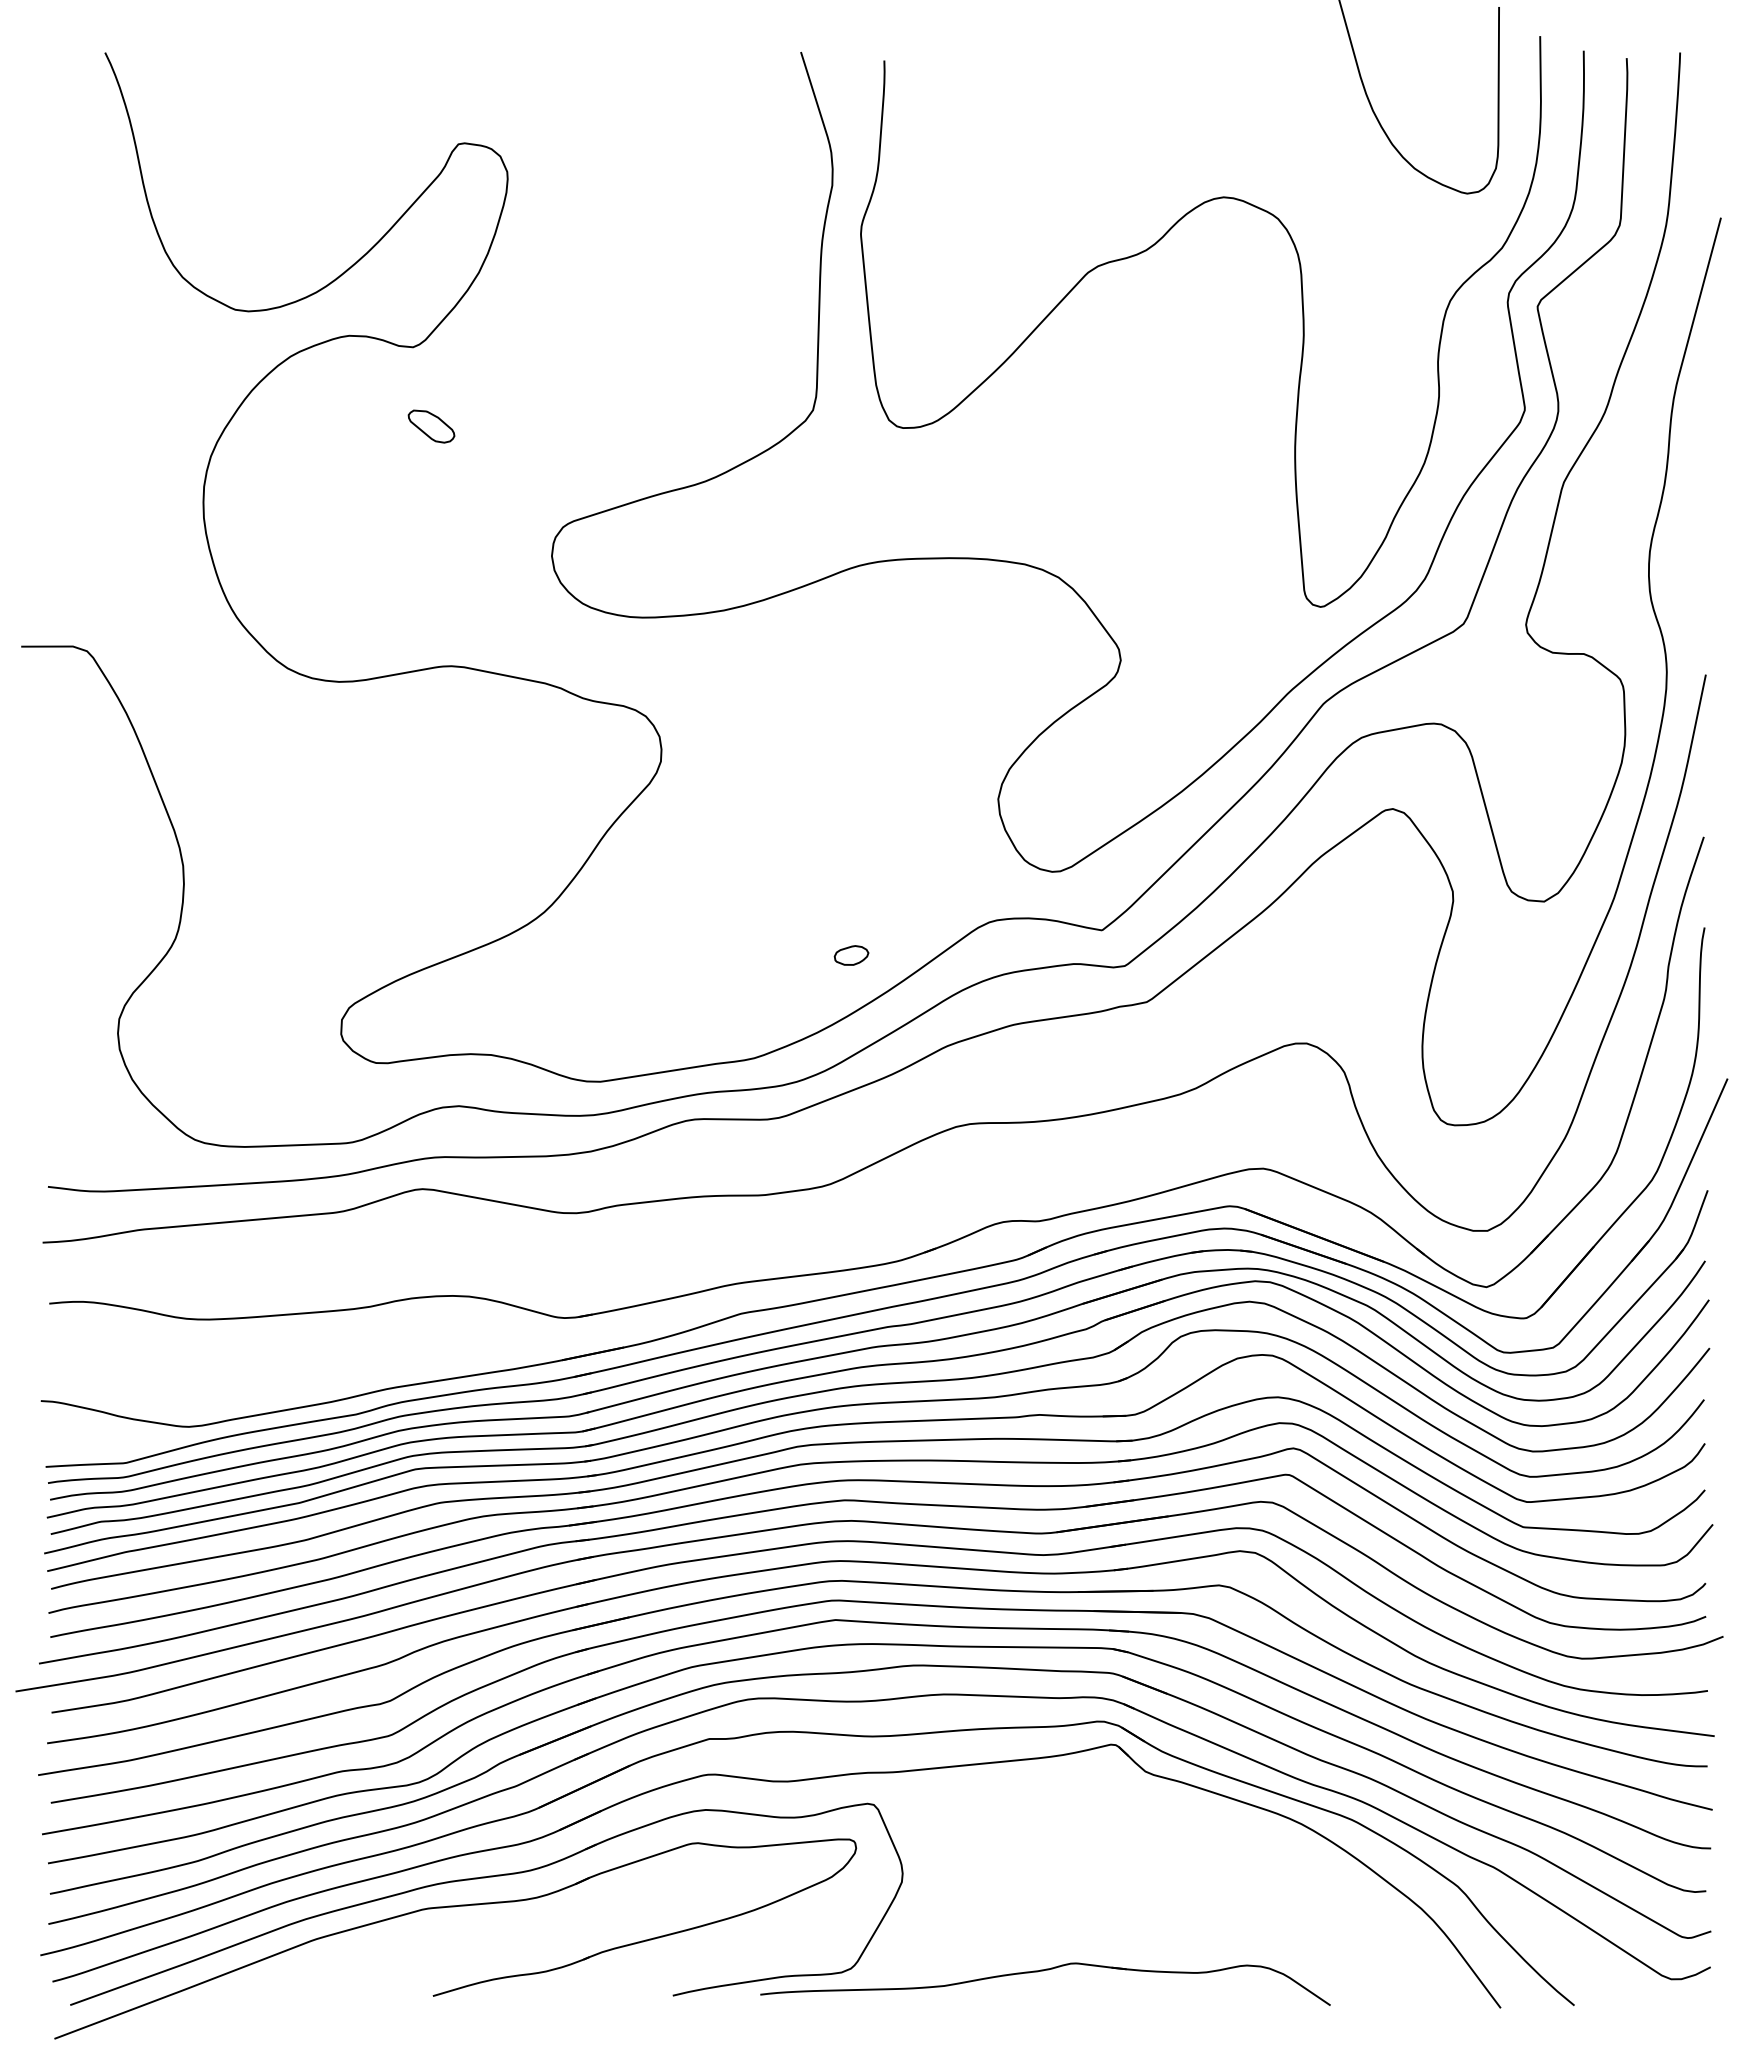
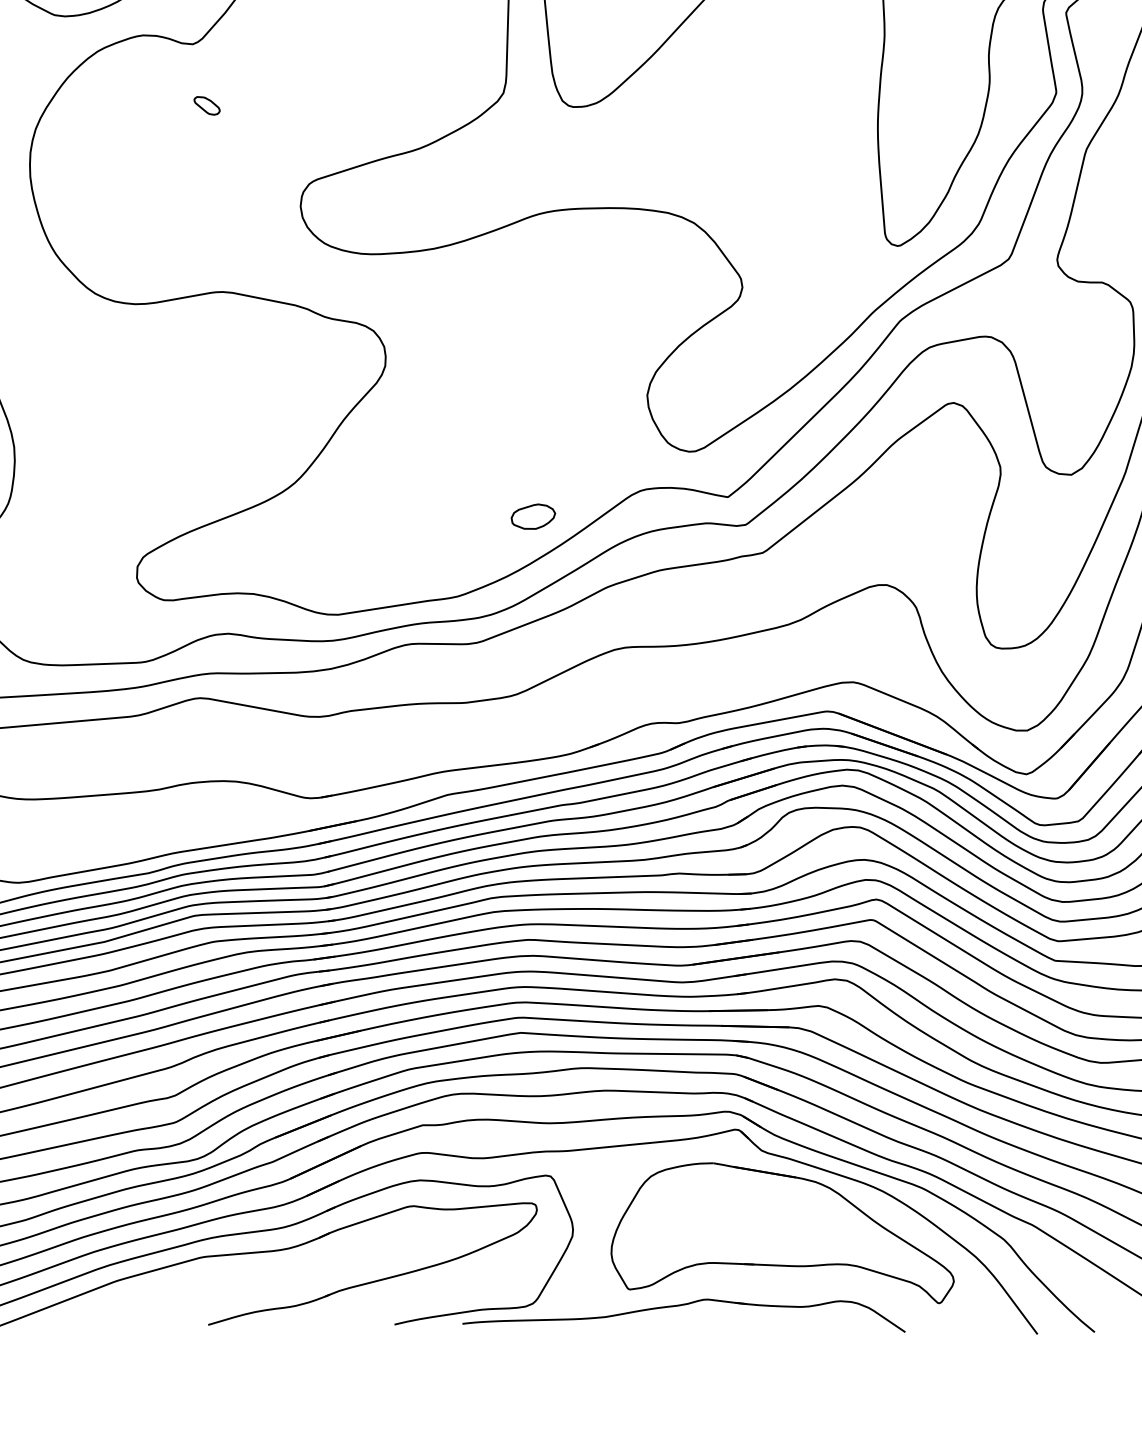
part: (431, 426) -> (207, 105), size x0.71
part: (851, 955) -> (533, 516), size x1.67
part: (1172, 1877) -> (782, 1232), added

